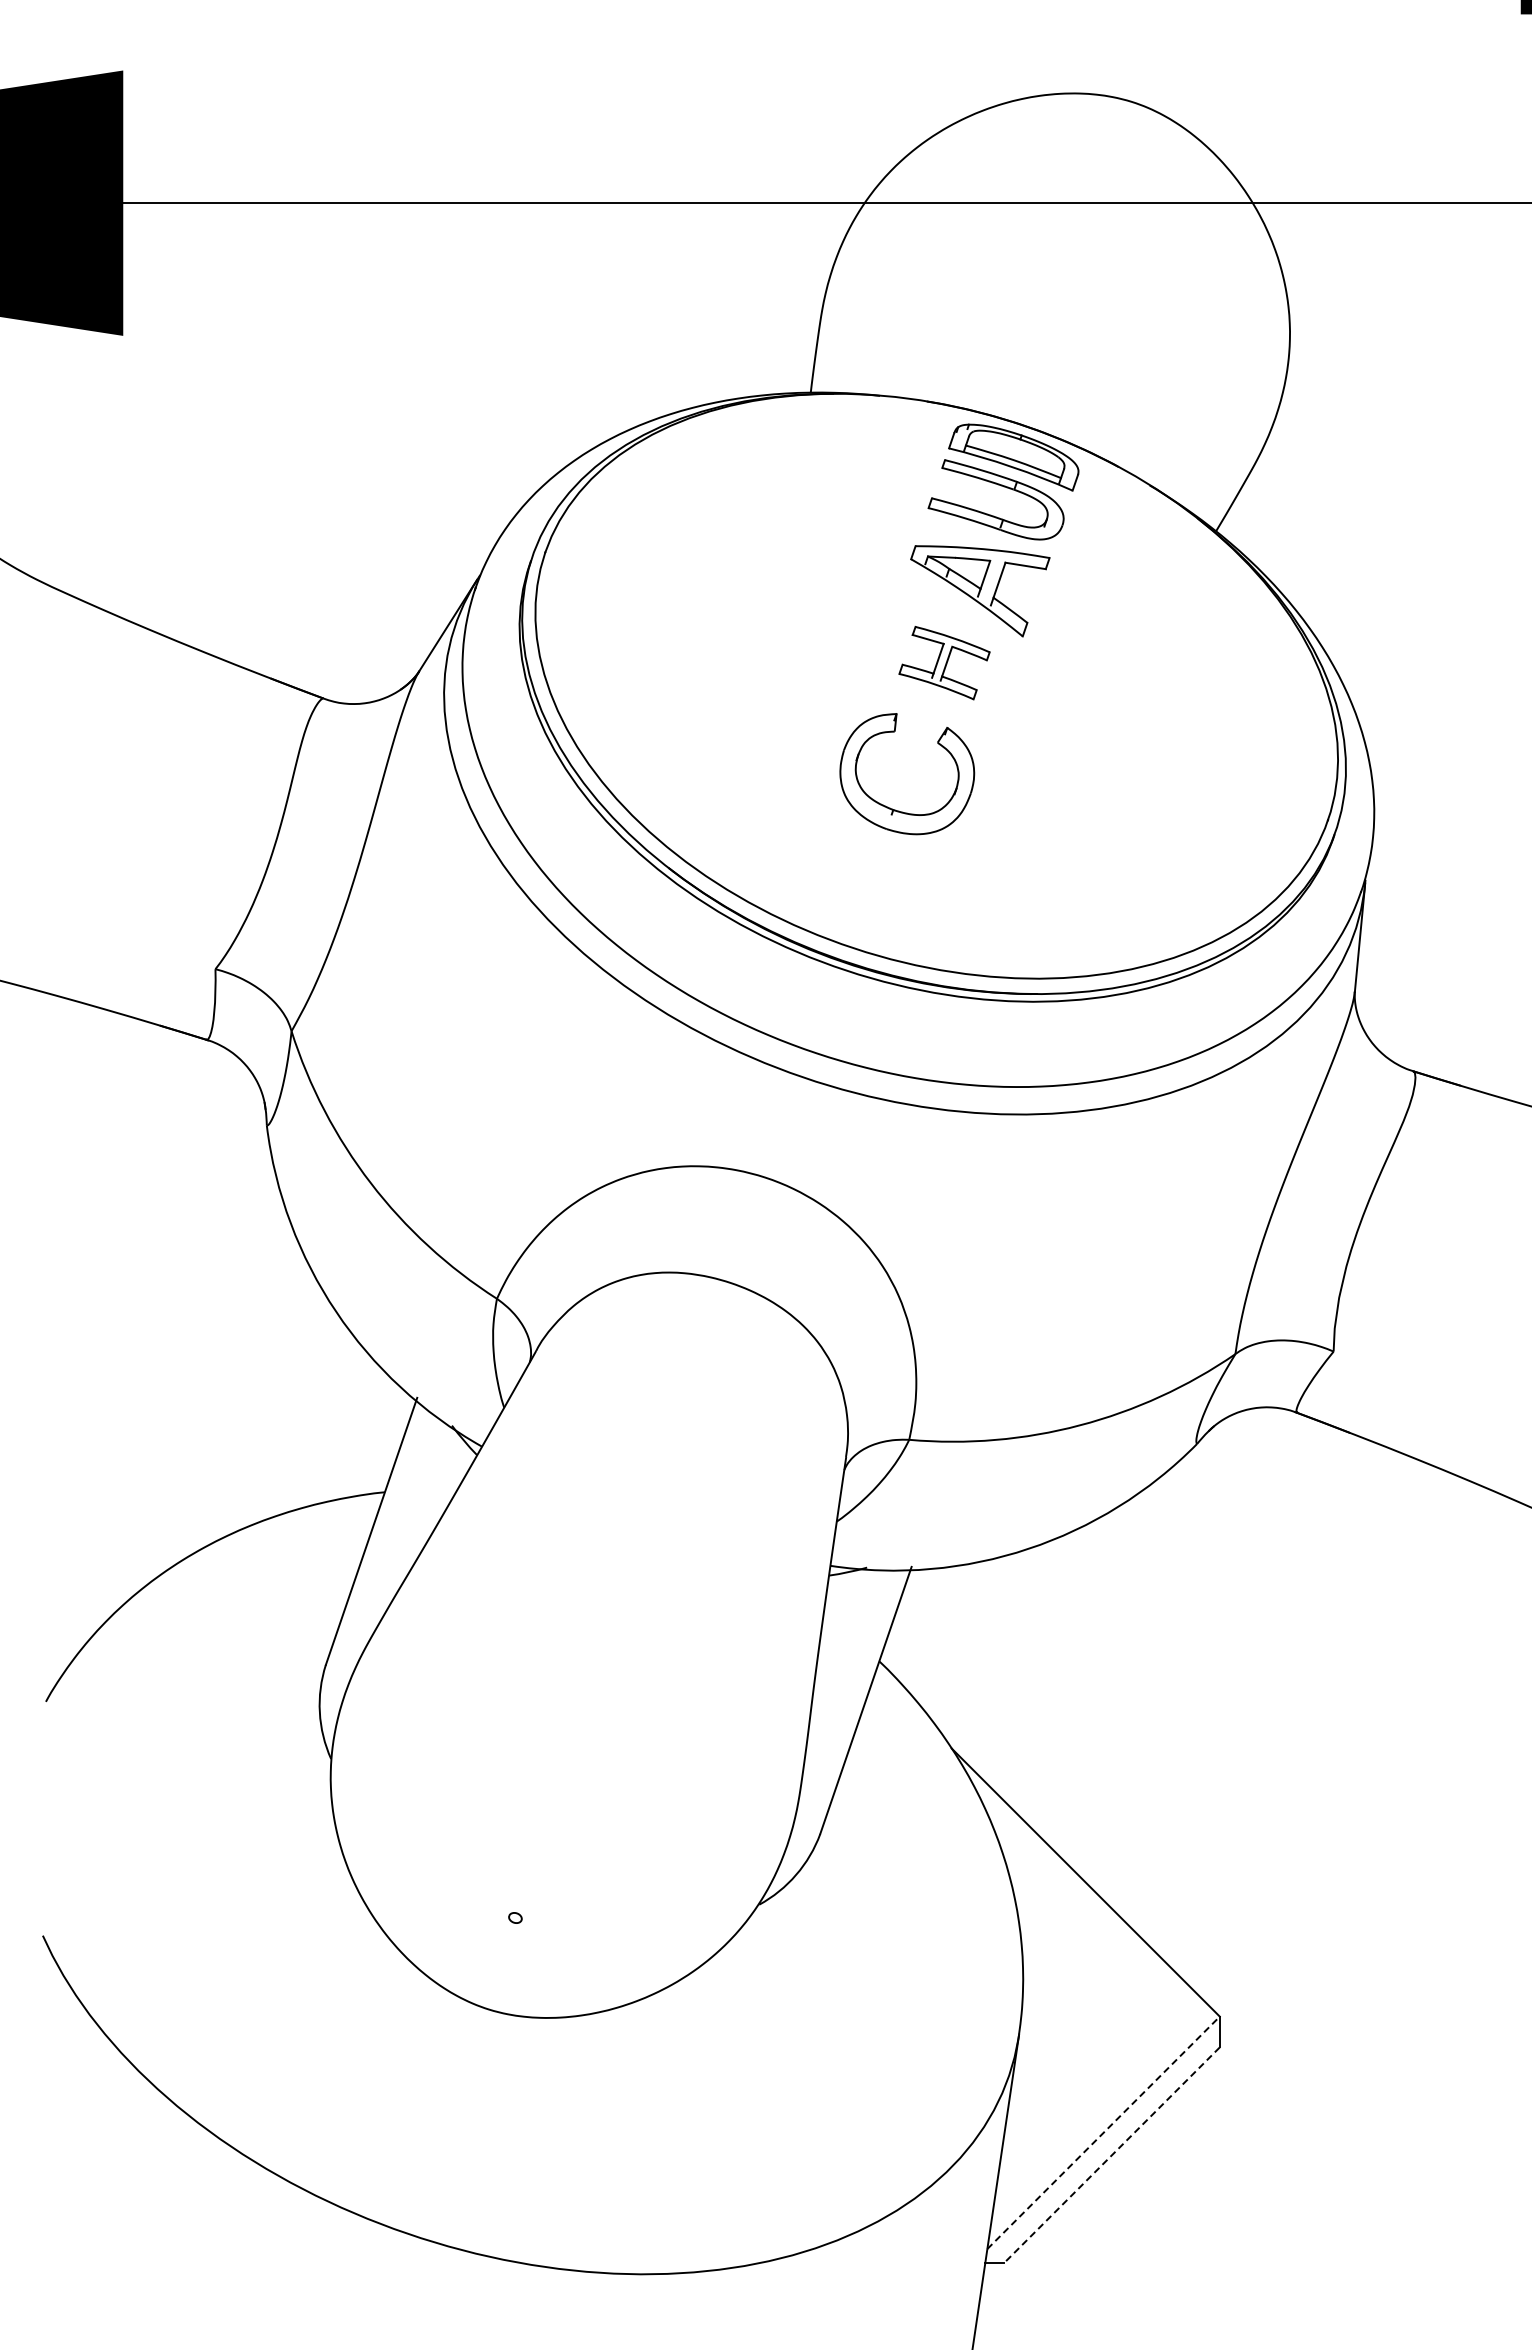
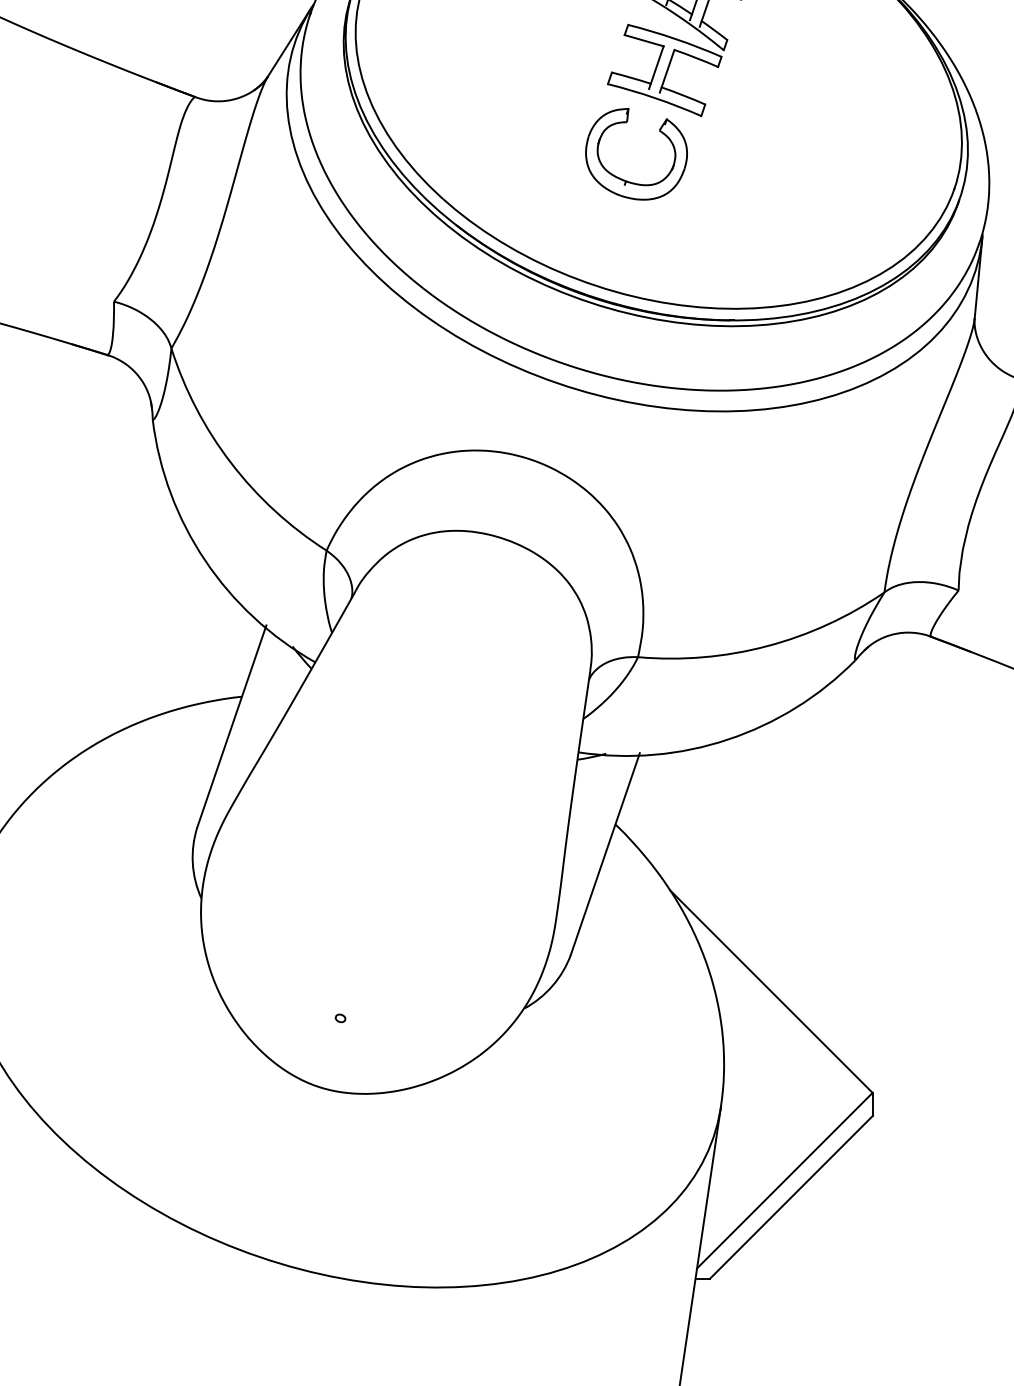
part: (944, 662) -> (664, 69), size x1.67
line: (1103, 2132) -> (784, 1180), dashed -> solid
line: (1111, 2155) -> (790, 1197), dashed -> solid

